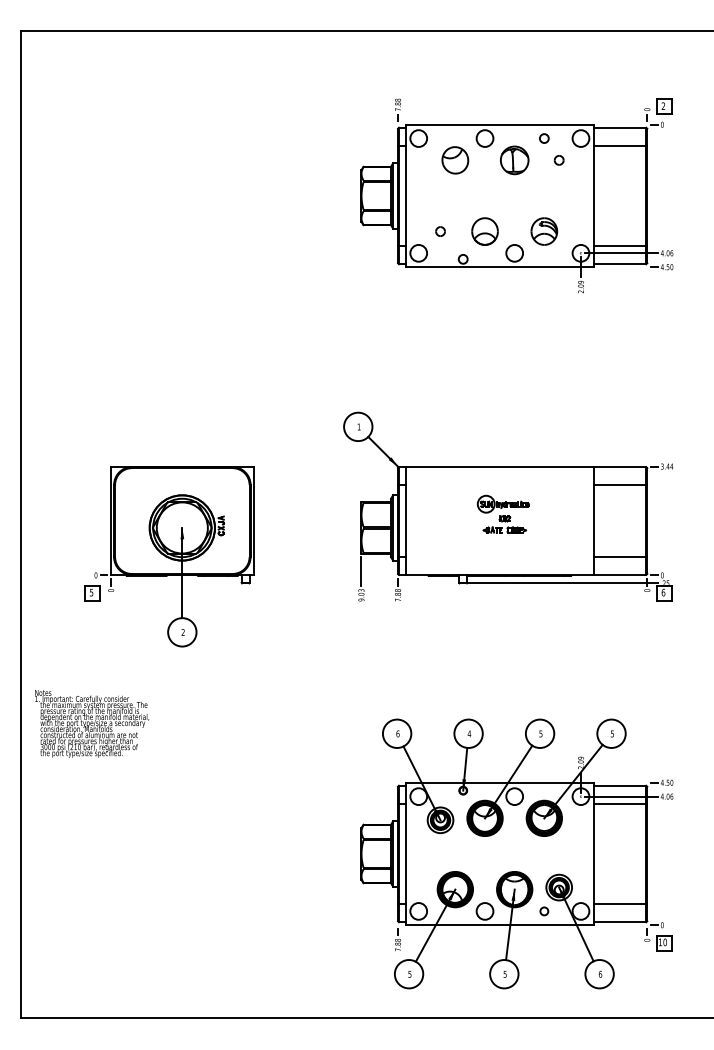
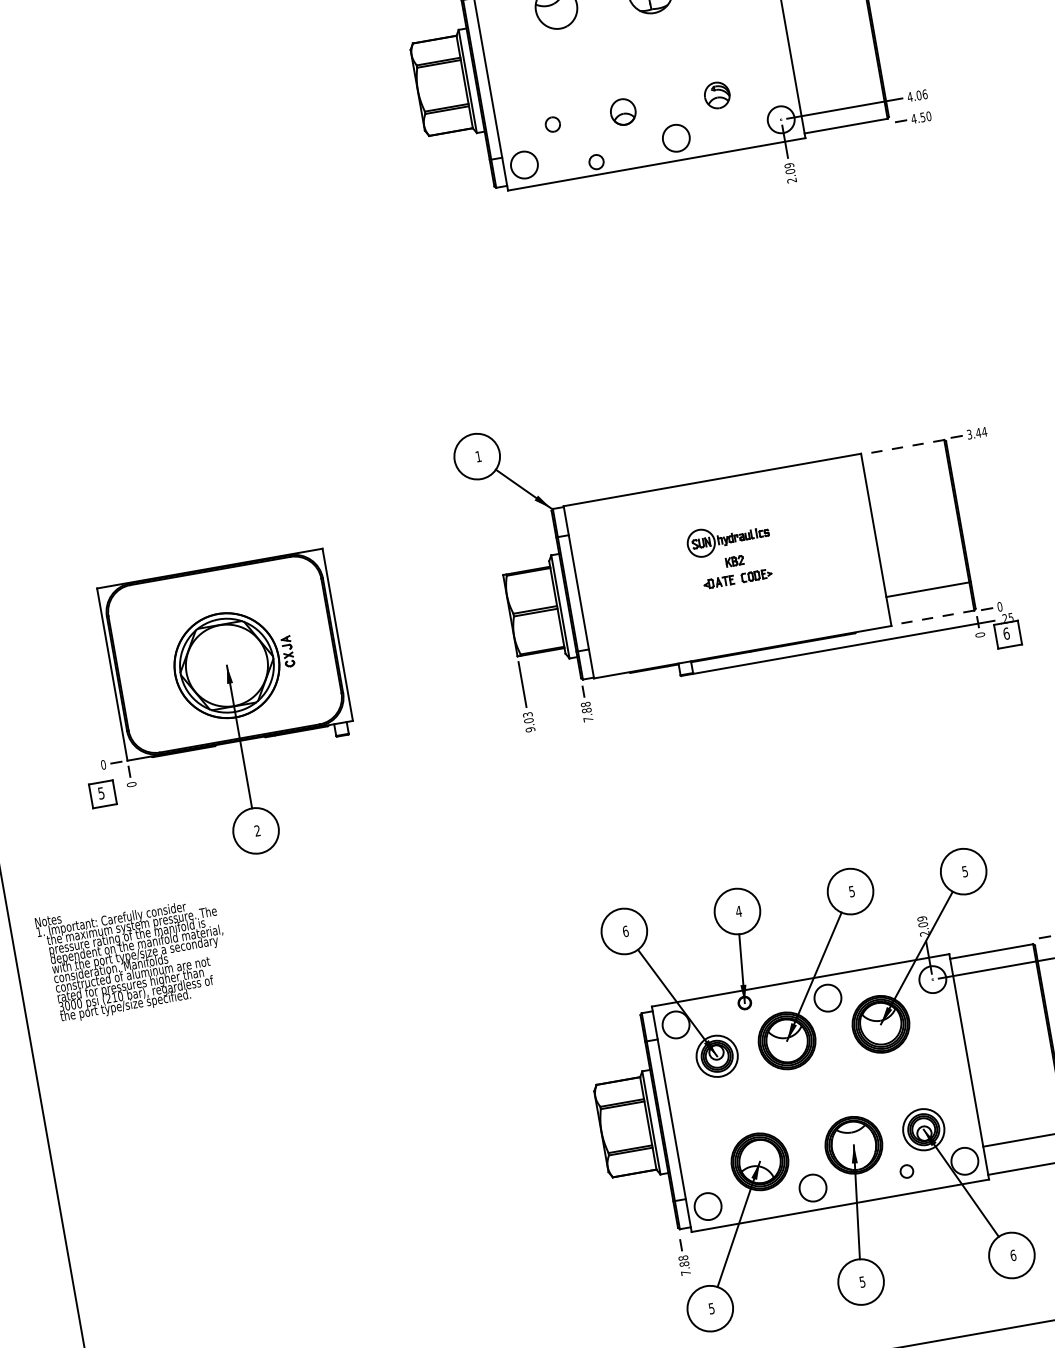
part: (484, 231) -> (622, 112), size x0.6
part: (544, 231) -> (717, 95), size x0.6
line: (620, 246) -> (841, 97), removed
line: (619, 467) -> (901, 447), solid -> dashed
line: (620, 484) -> (908, 474), removed
line: (619, 574) -> (931, 617), solid -> dashed
text: (92, 723) -> (134, 955), moved
line: (620, 803) -> (997, 979), removed

